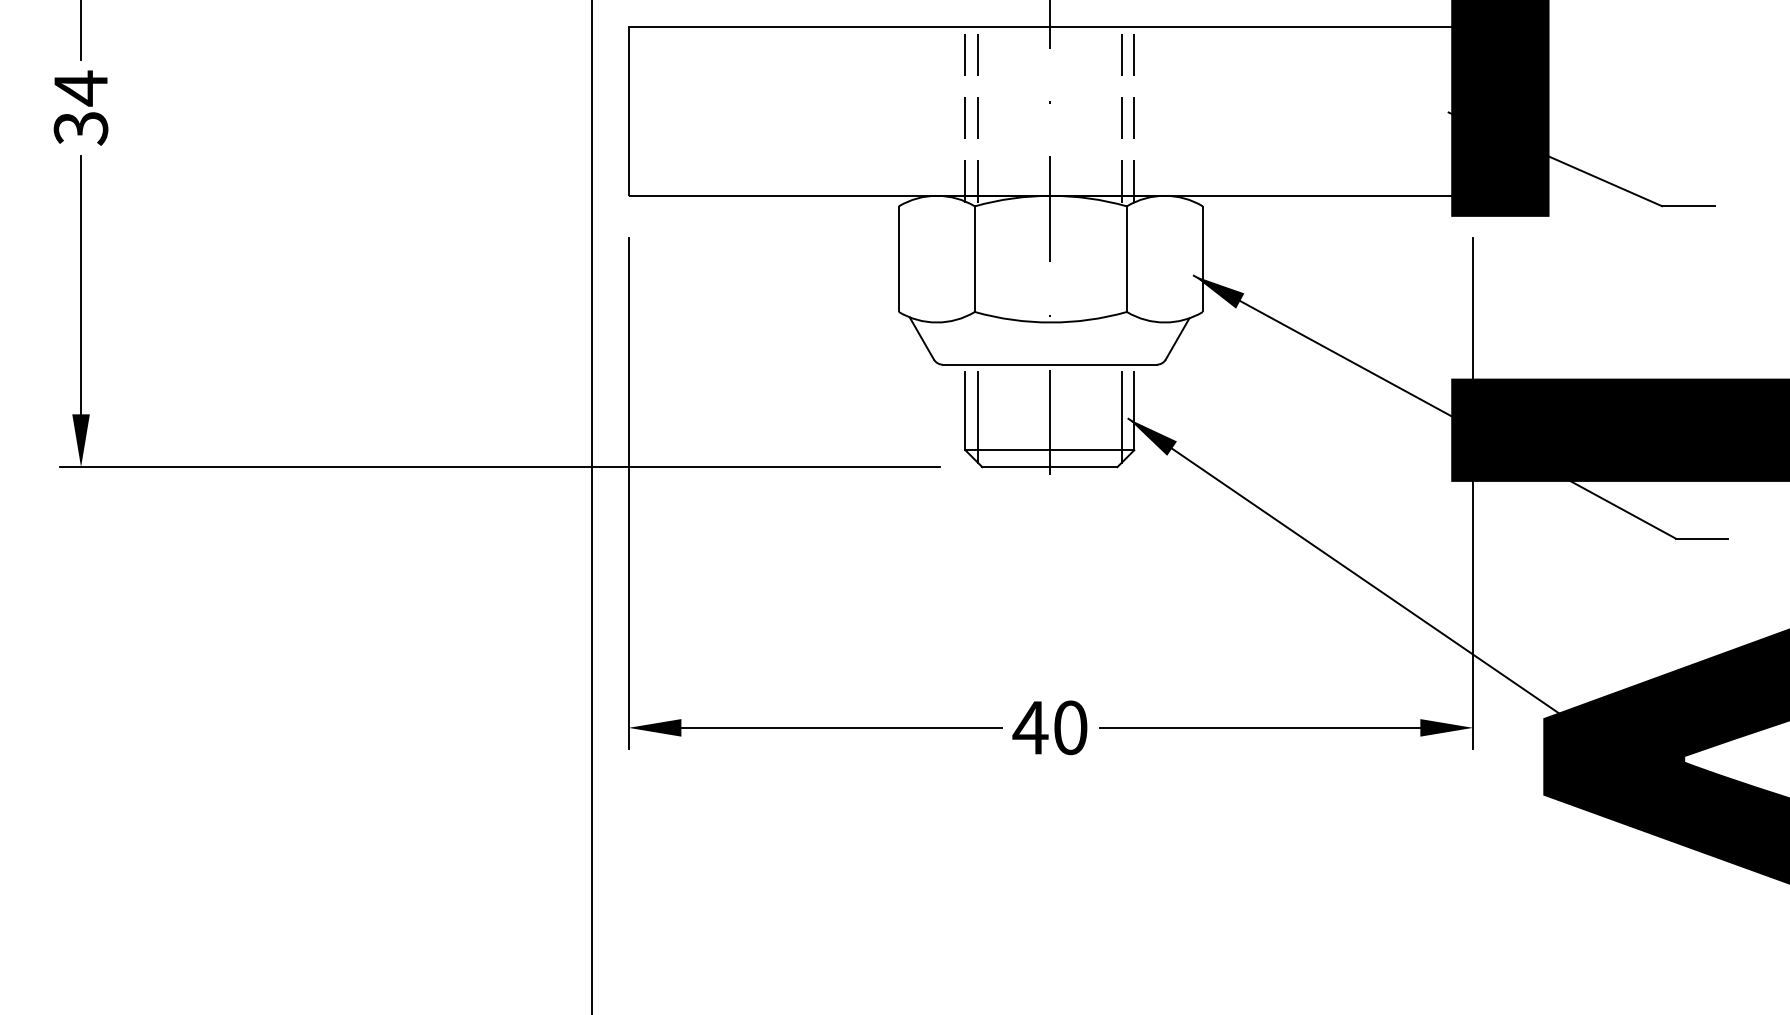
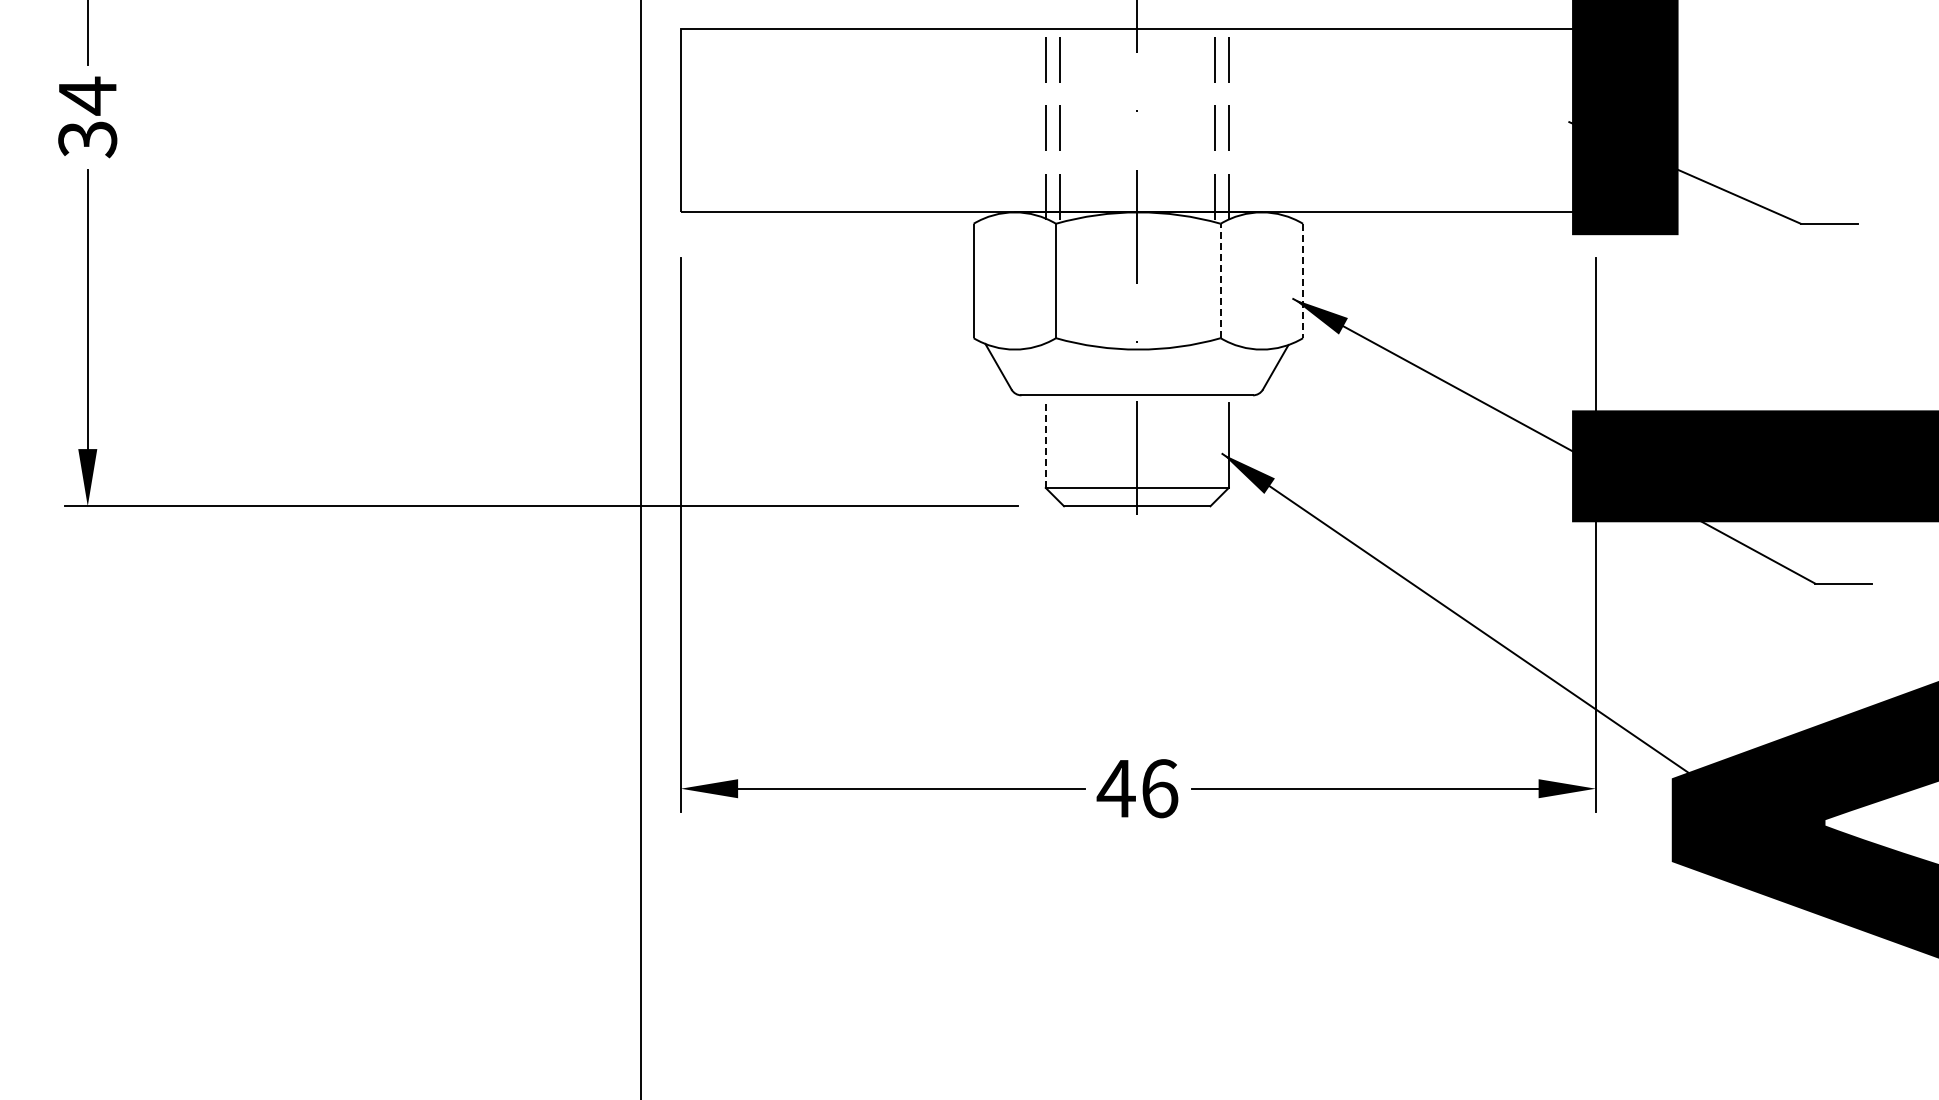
line: (1126, 258) -> (1220, 280), solid -> dashed
line: (1203, 259) -> (1303, 281), solid -> dashed
line: (965, 411) -> (1045, 445), solid -> dashed
line: (978, 416) -> (1059, 451), removed
line: (1122, 416) -> (1215, 451), removed
text: (1071, 727) -> (1160, 788), 40 -> 46

